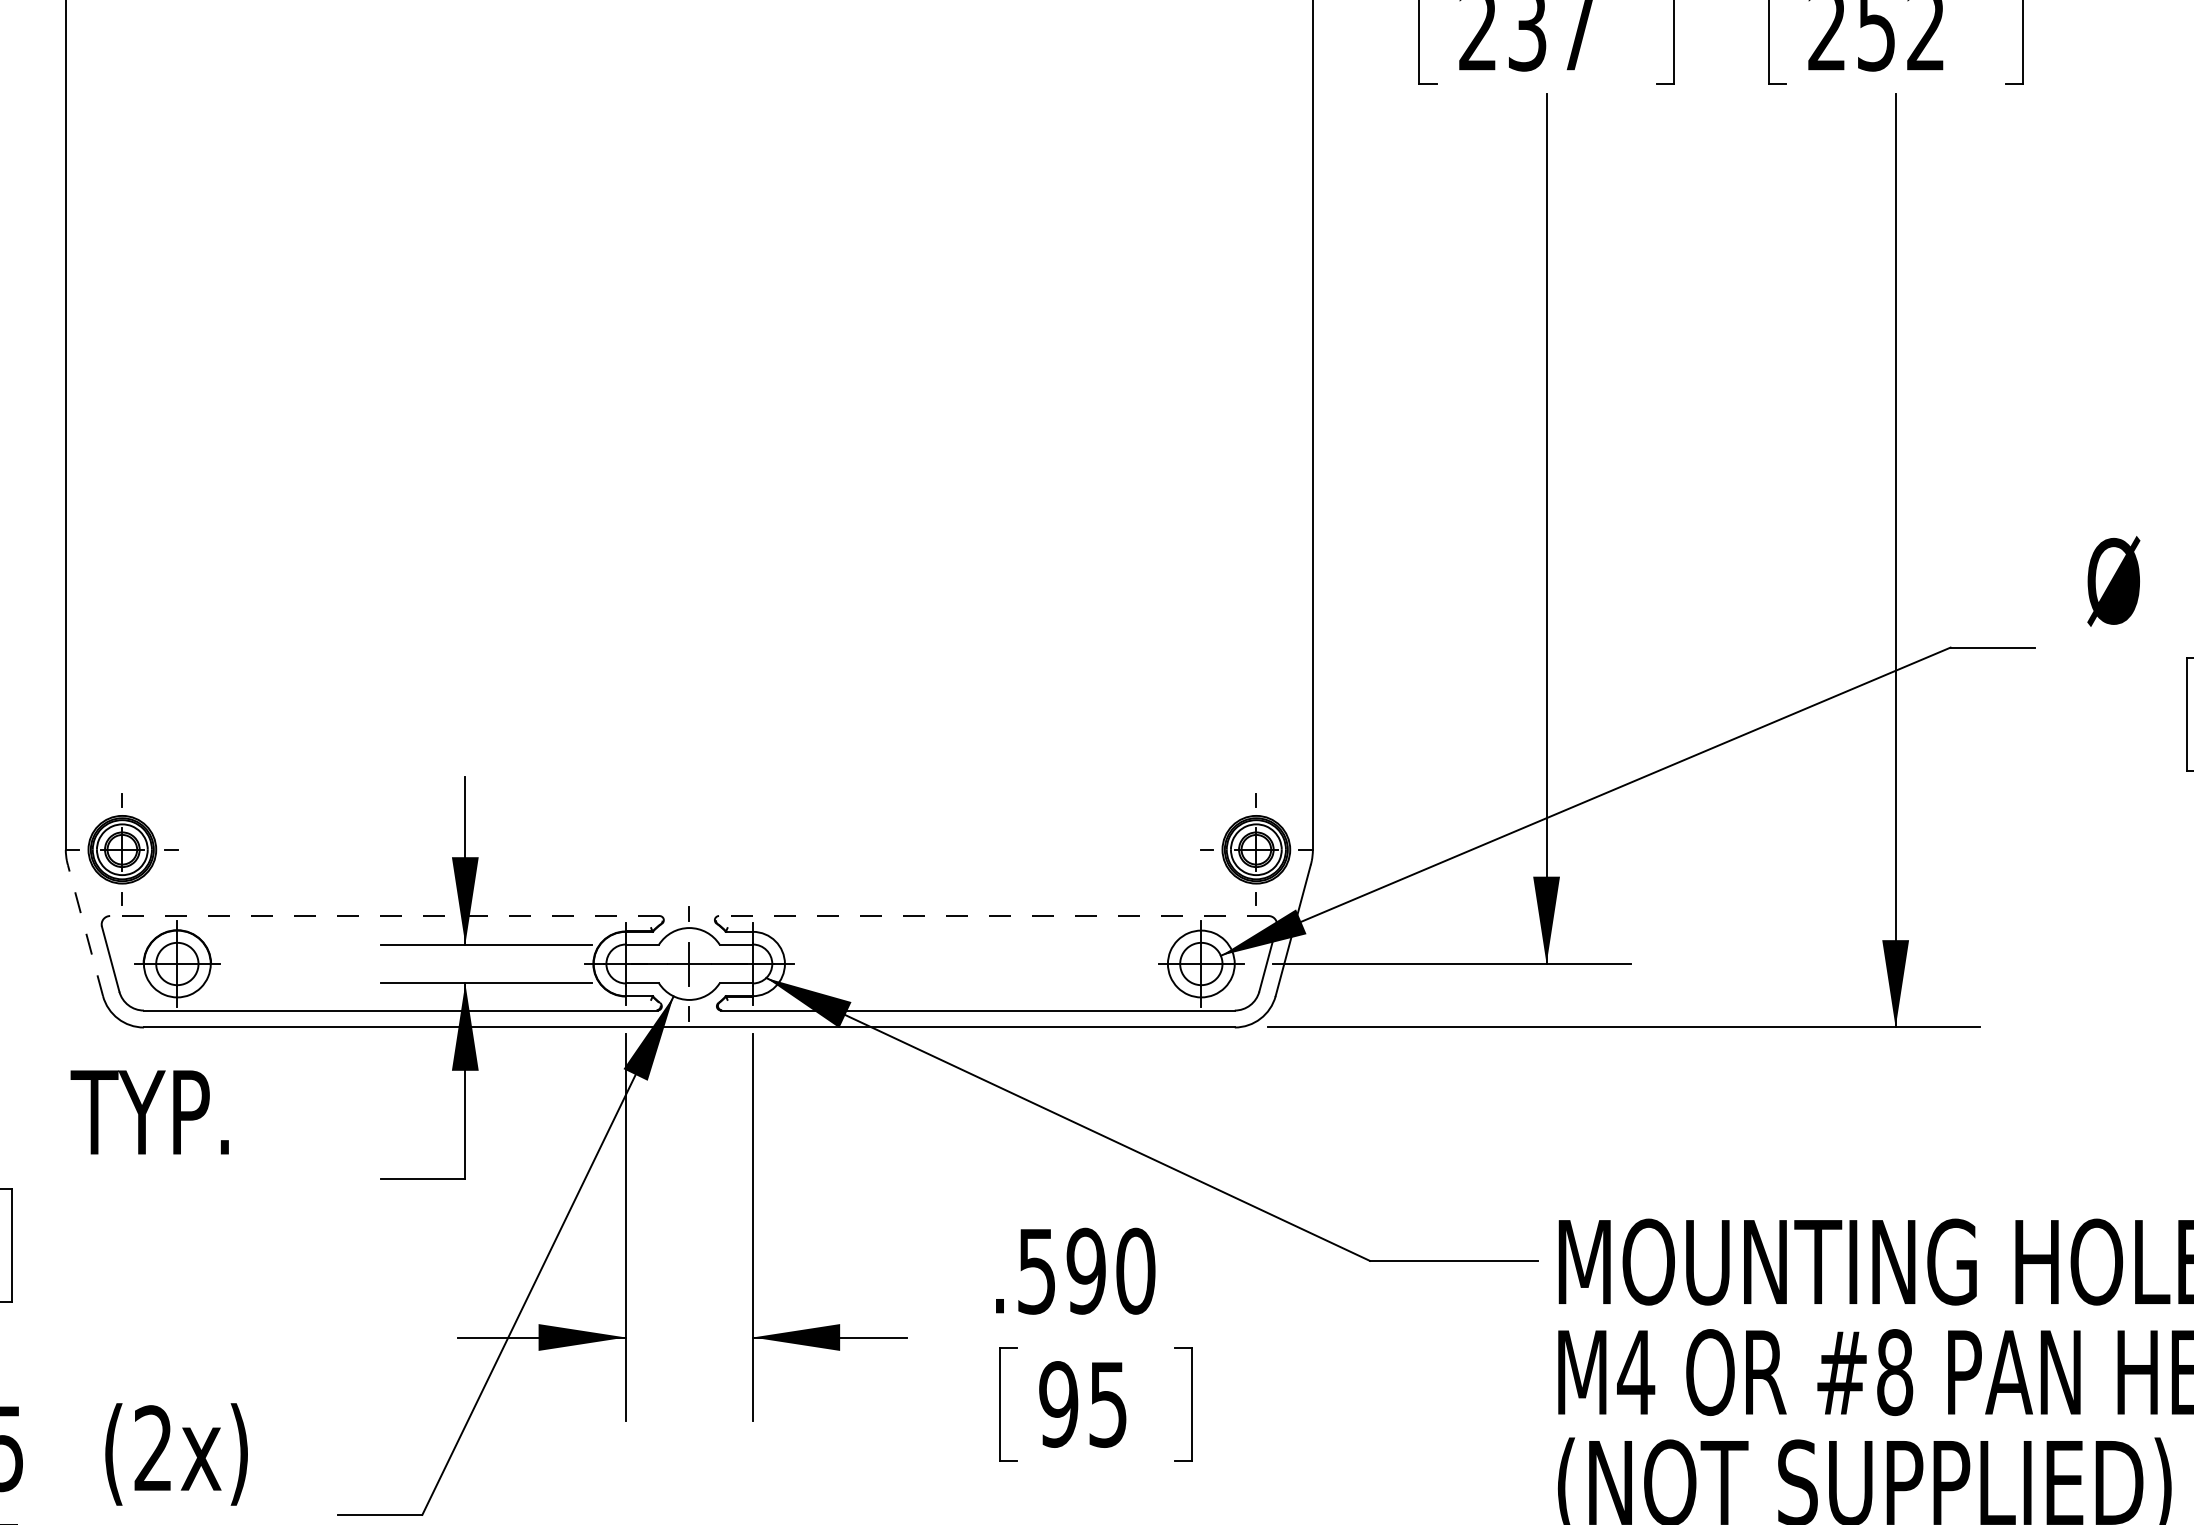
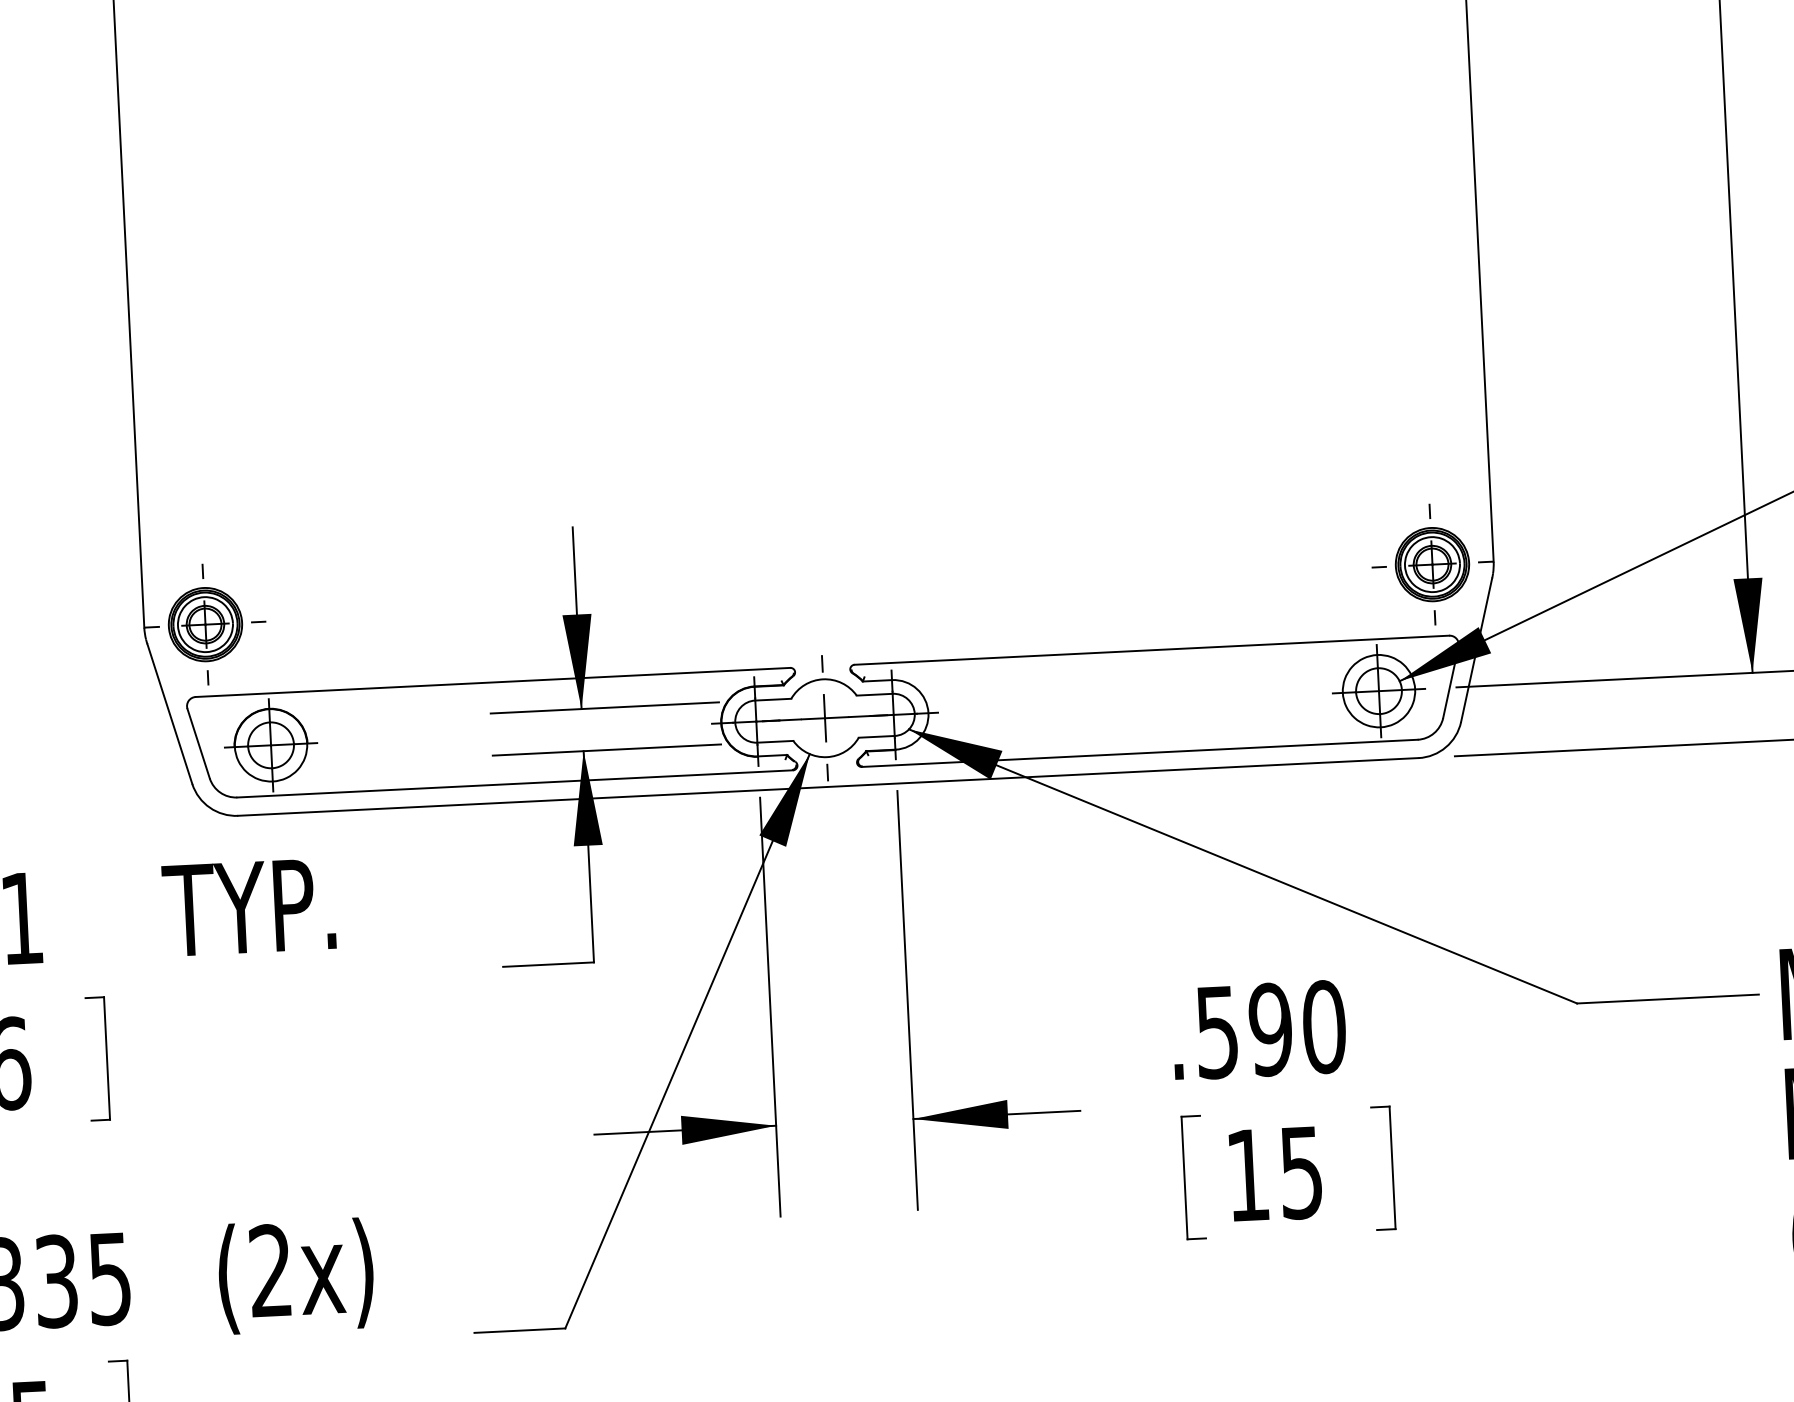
line: (384, 916) -> (492, 682), dashed -> solid
line: (993, 916) -> (1151, 650), dashed -> solid
line: (85, 930) -> (169, 713), dashed -> solid
text: (1058, 1404) -> (1247, 1175), 95 -> 15

